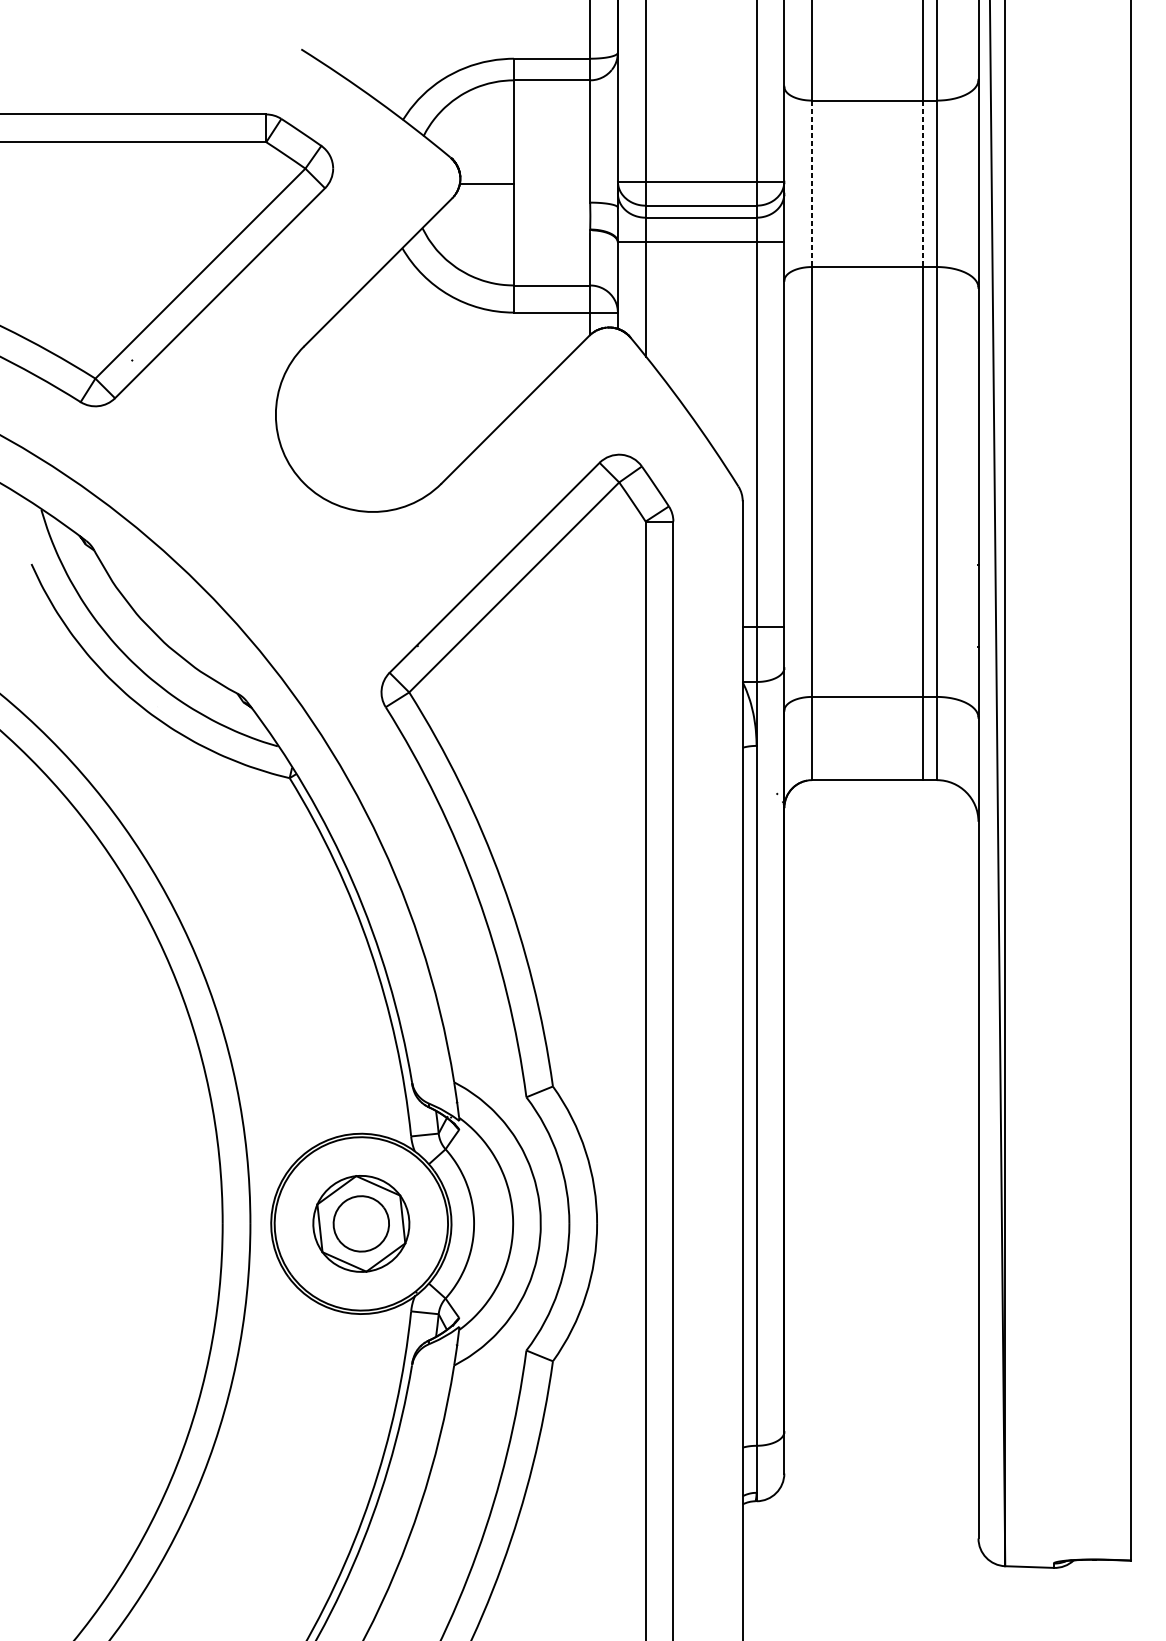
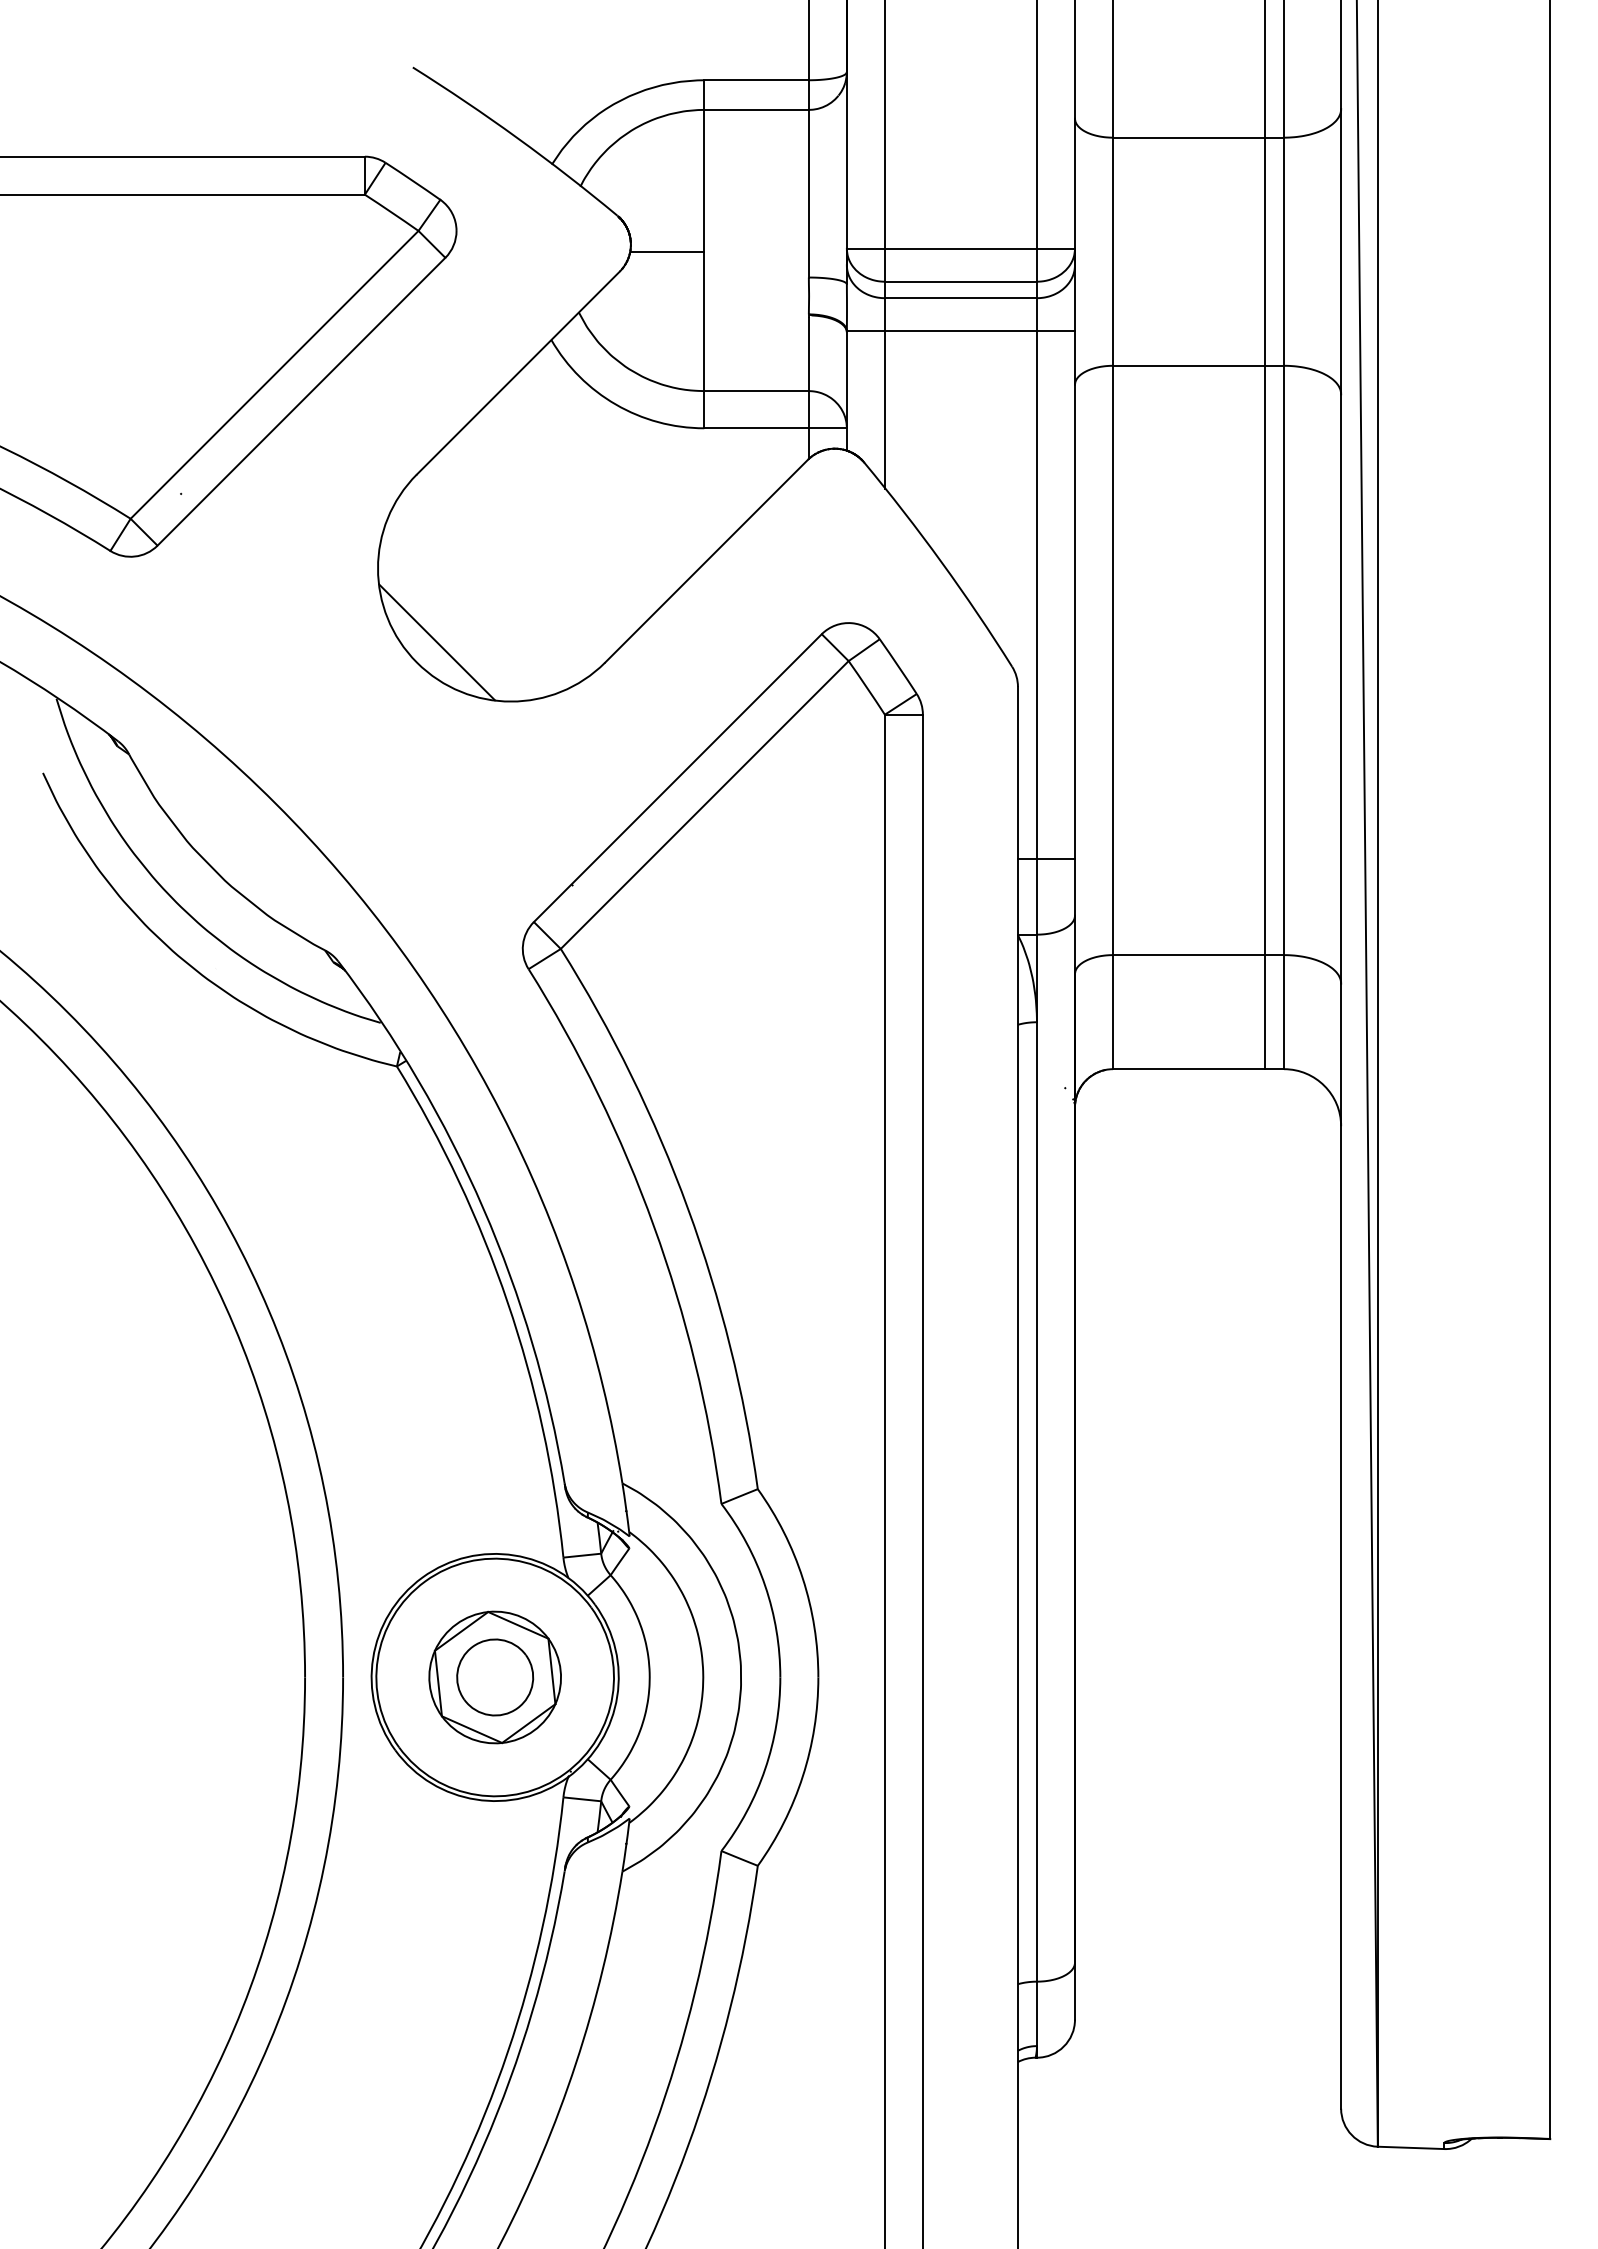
line: (812, 184) -> (1113, 252), dashed -> solid
line: (923, 184) -> (1265, 252), dashed -> solid
line: (319, 468) -> (437, 642), added

